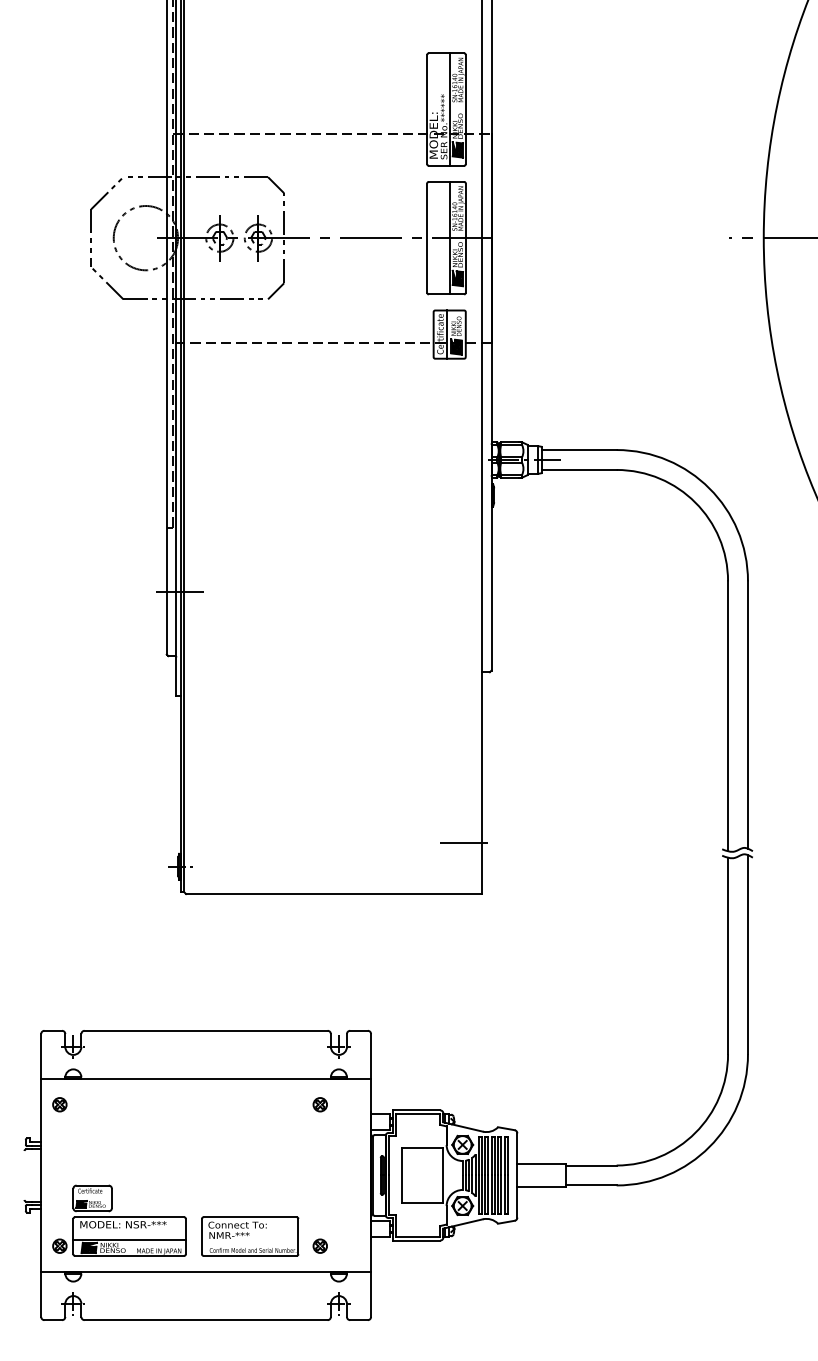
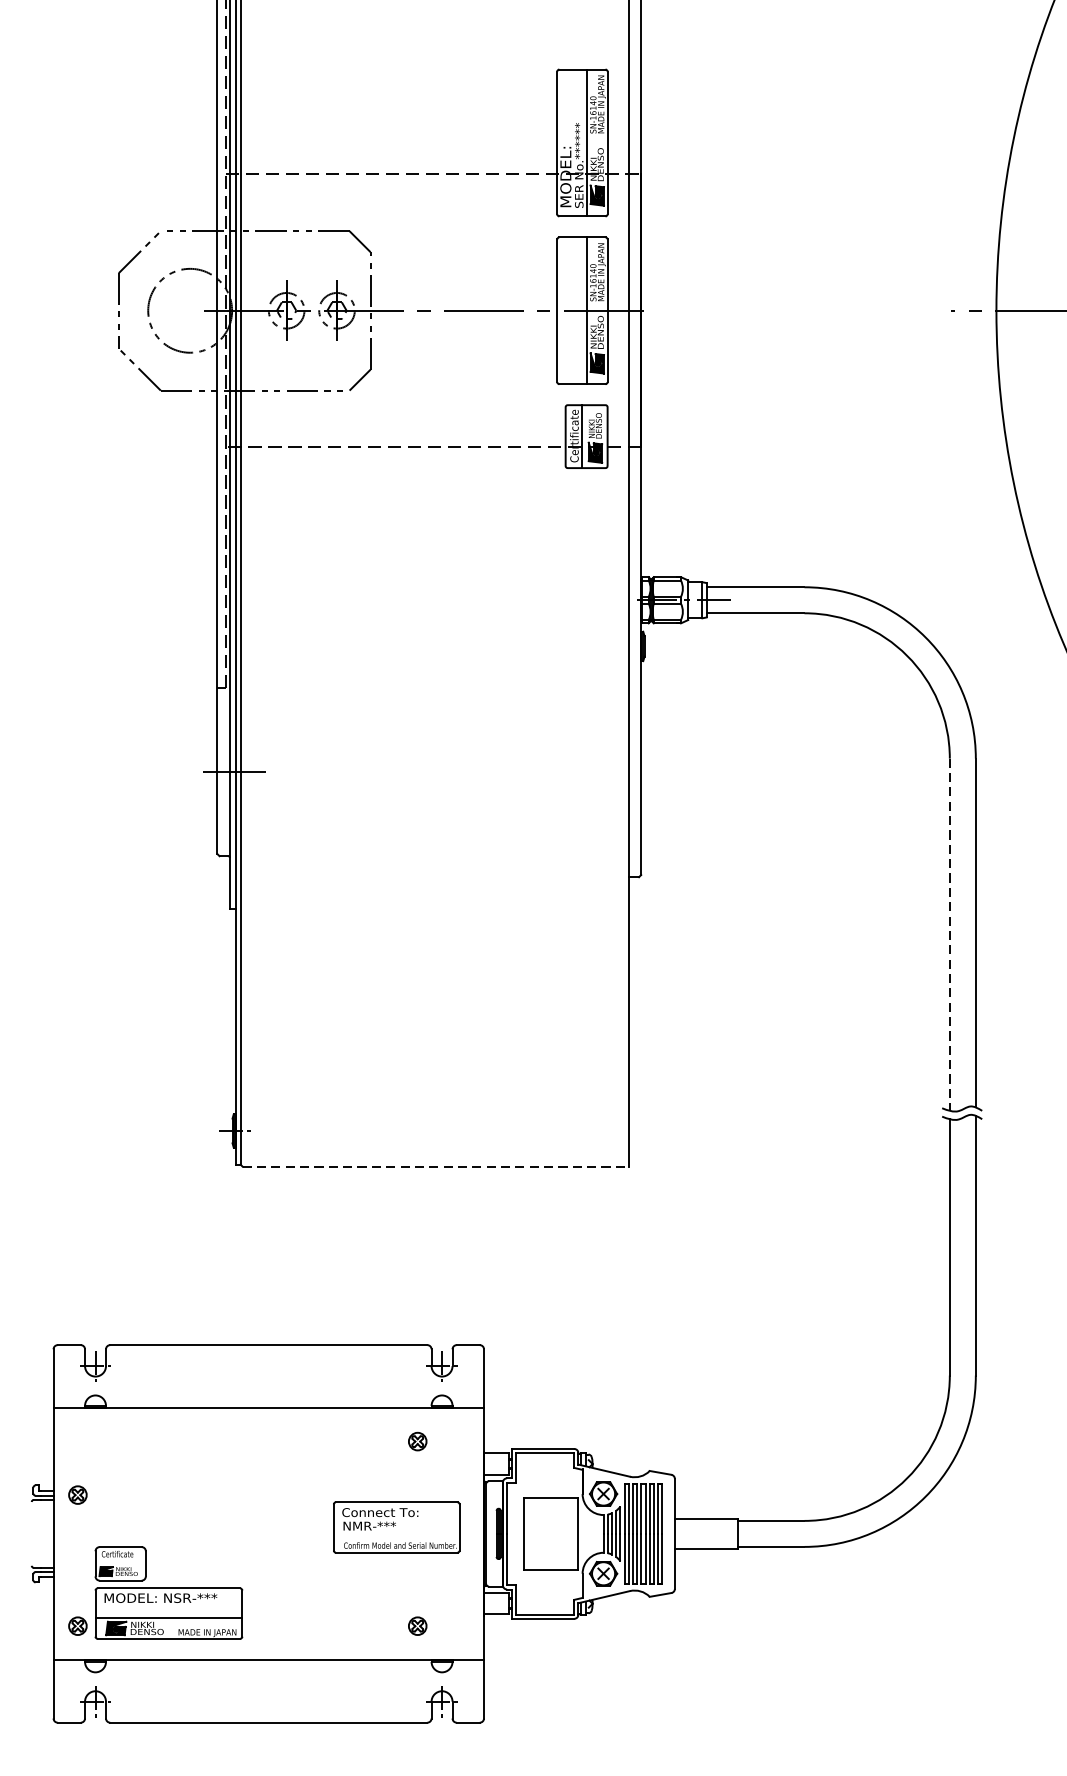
line: (728, 716) -> (950, 934), solid -> dashed
line: (464, 842) -> (605, 1099), removed
line: (333, 894) -> (434, 1167), solid -> dashed
part: (59, 1104) -> (77, 1494), moved
part: (250, 1236) -> (397, 1527), moved

